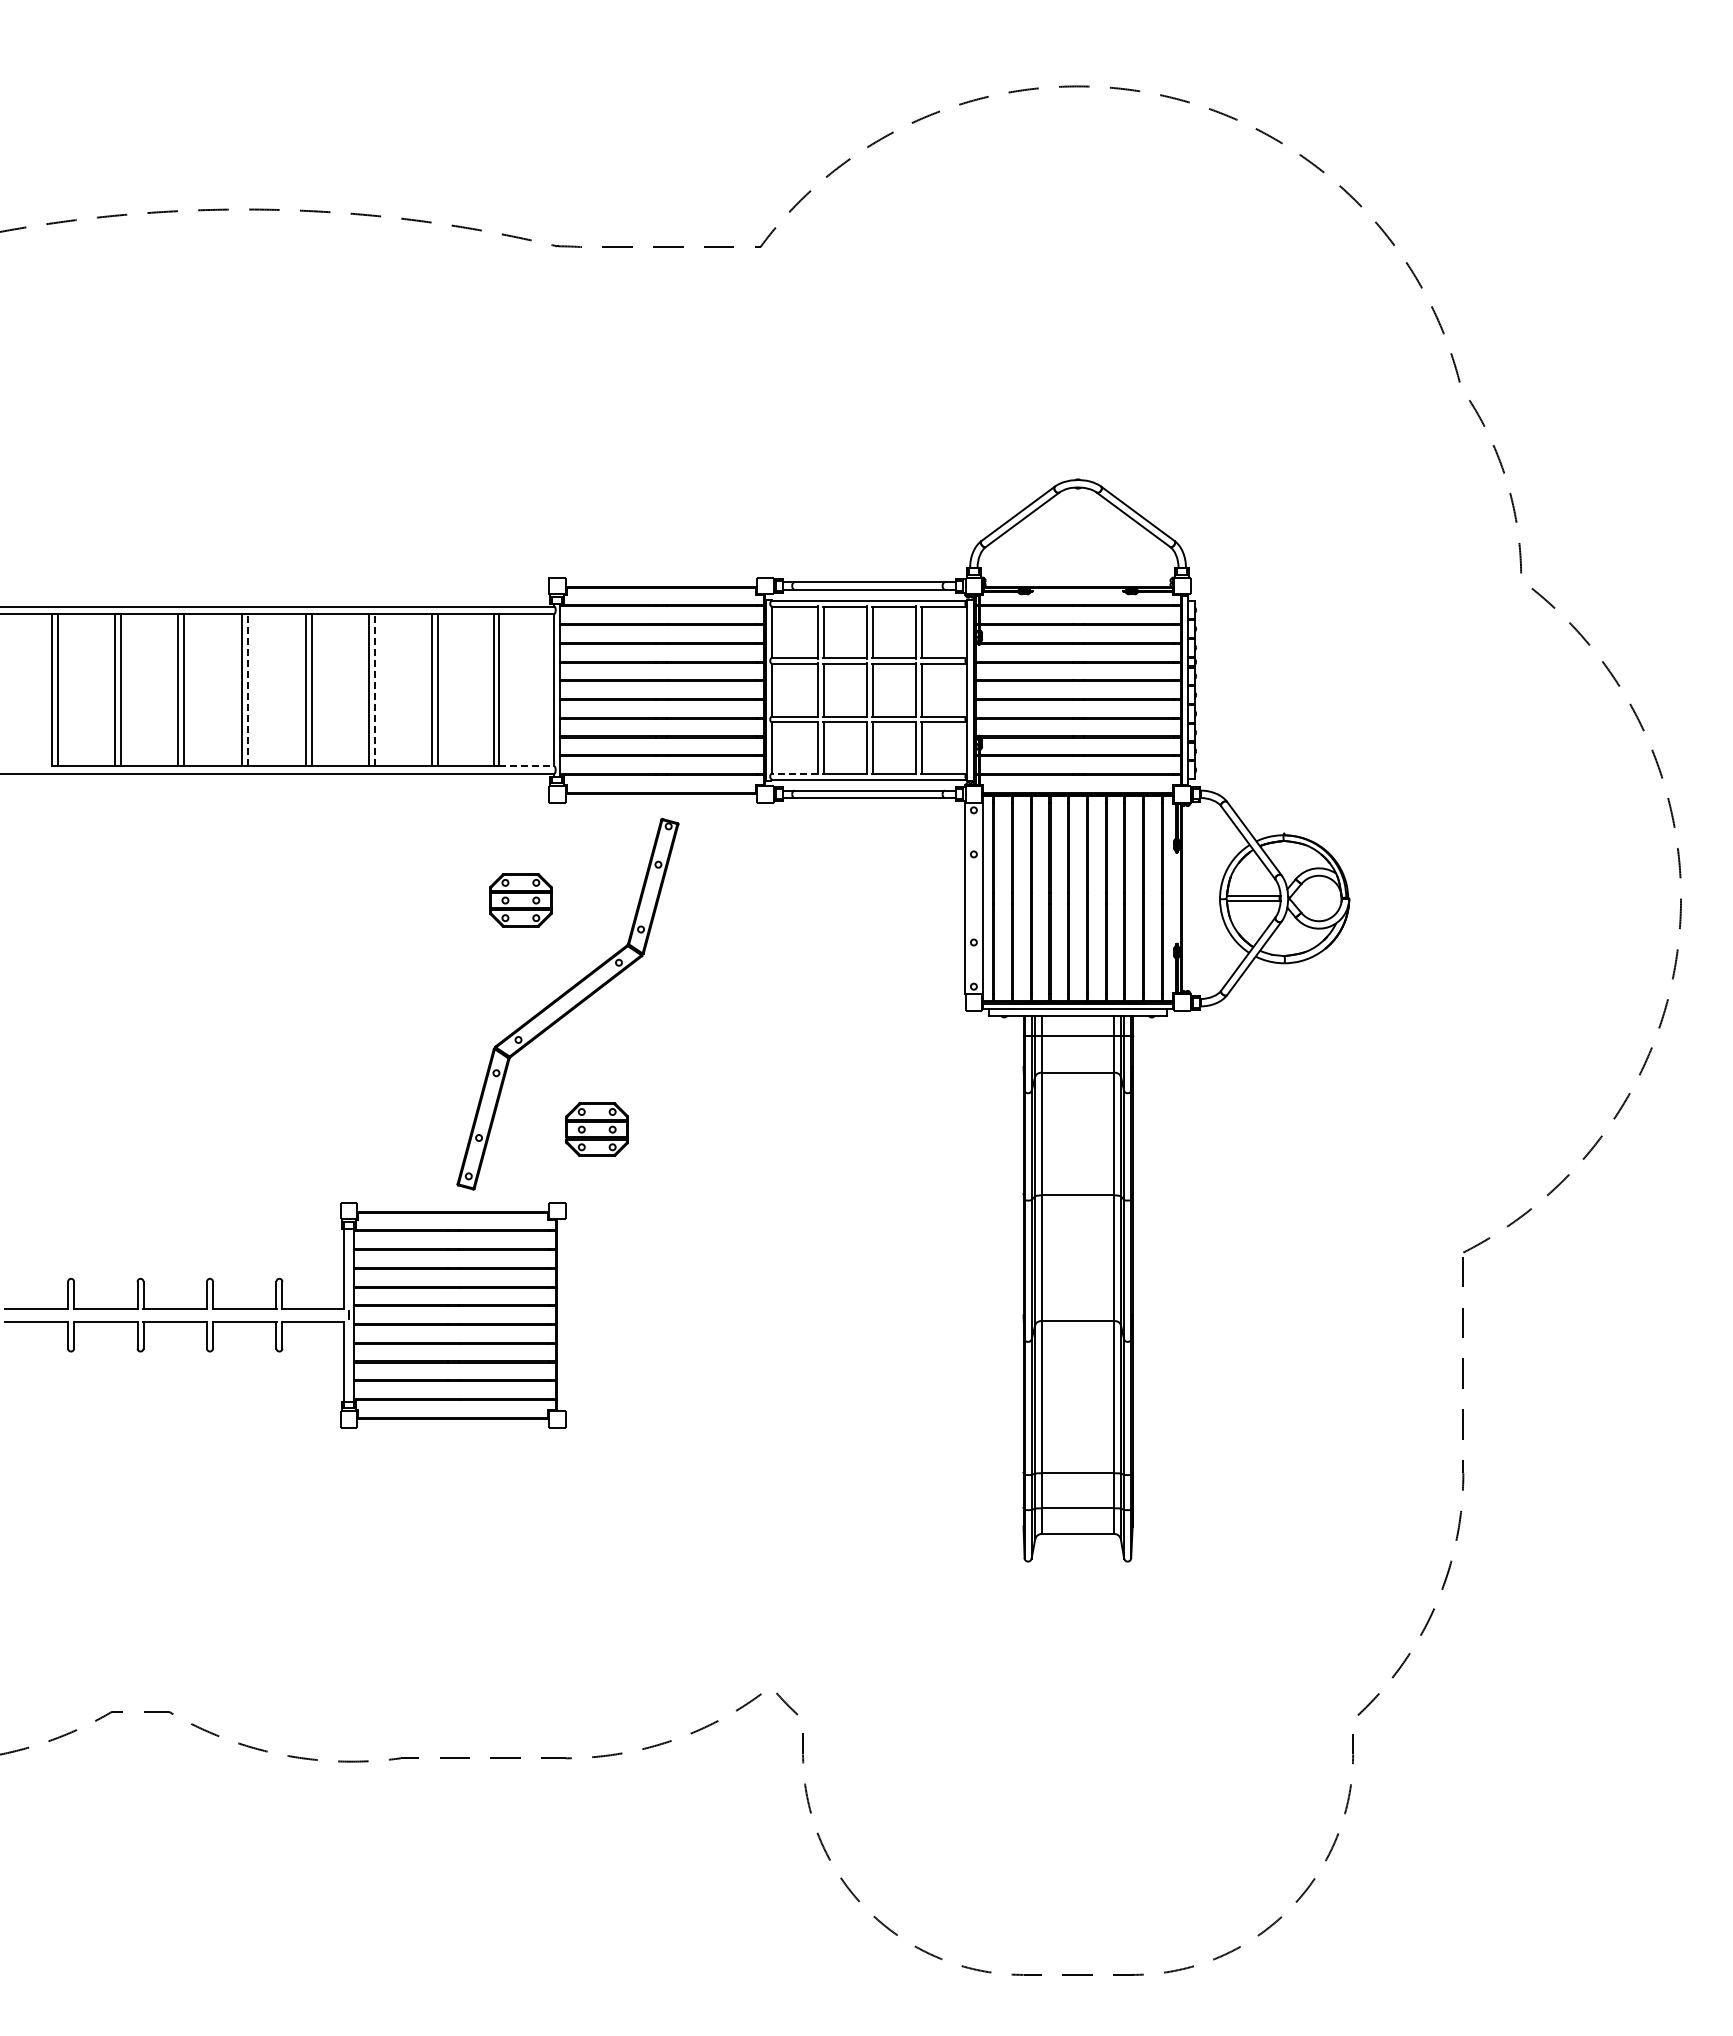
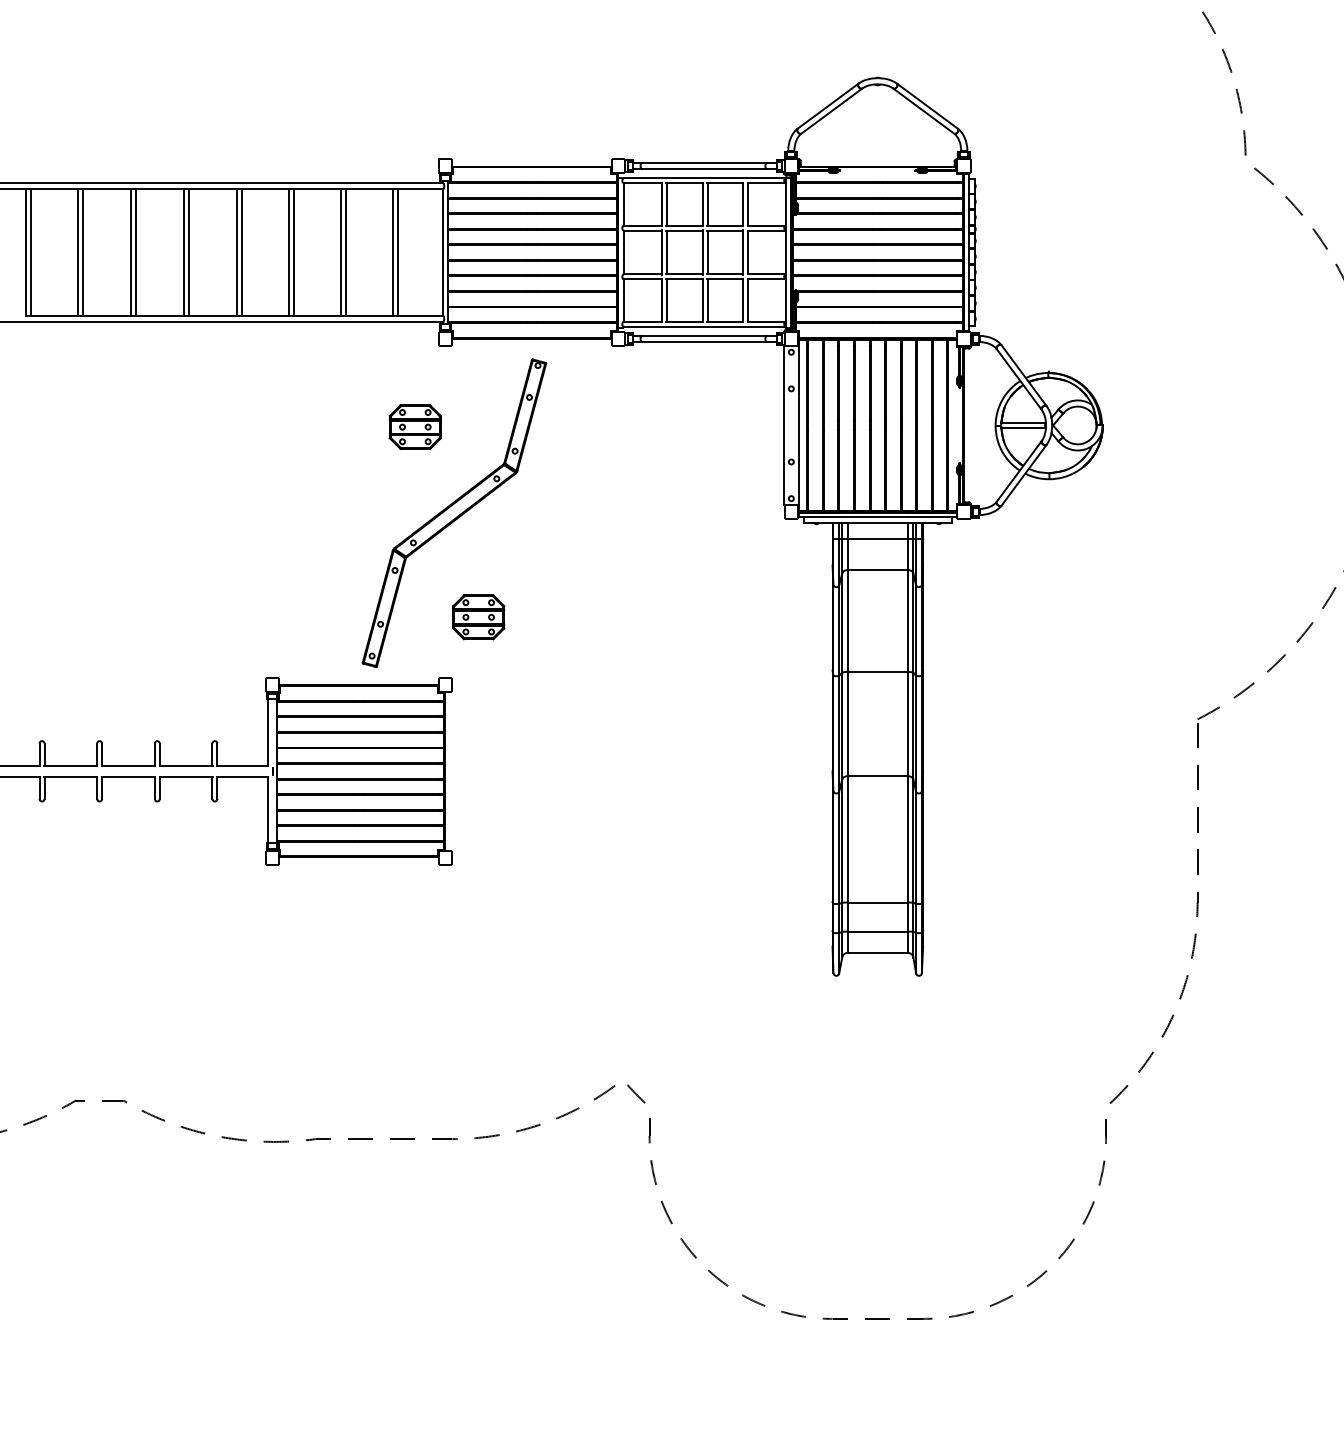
line: (247, 689) -> (188, 252), dashed -> solid
line: (374, 689) -> (293, 252), dashed -> solid
line: (527, 766) -> (420, 315), dashed -> solid
line: (795, 773) -> (643, 321), dashed -> solid

